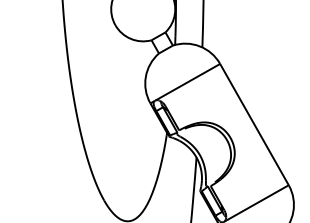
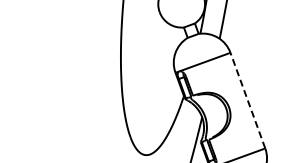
line: (253, 124) -> (247, 100), solid -> dashed

